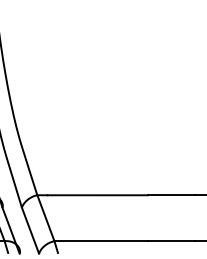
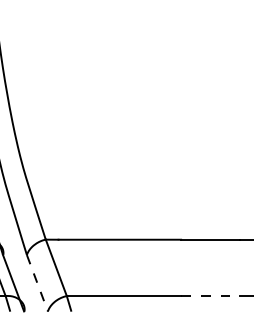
line: (30, 230) -> (37, 283), solid -> dashed
line: (171, 241) -> (210, 296), solid -> dashed

